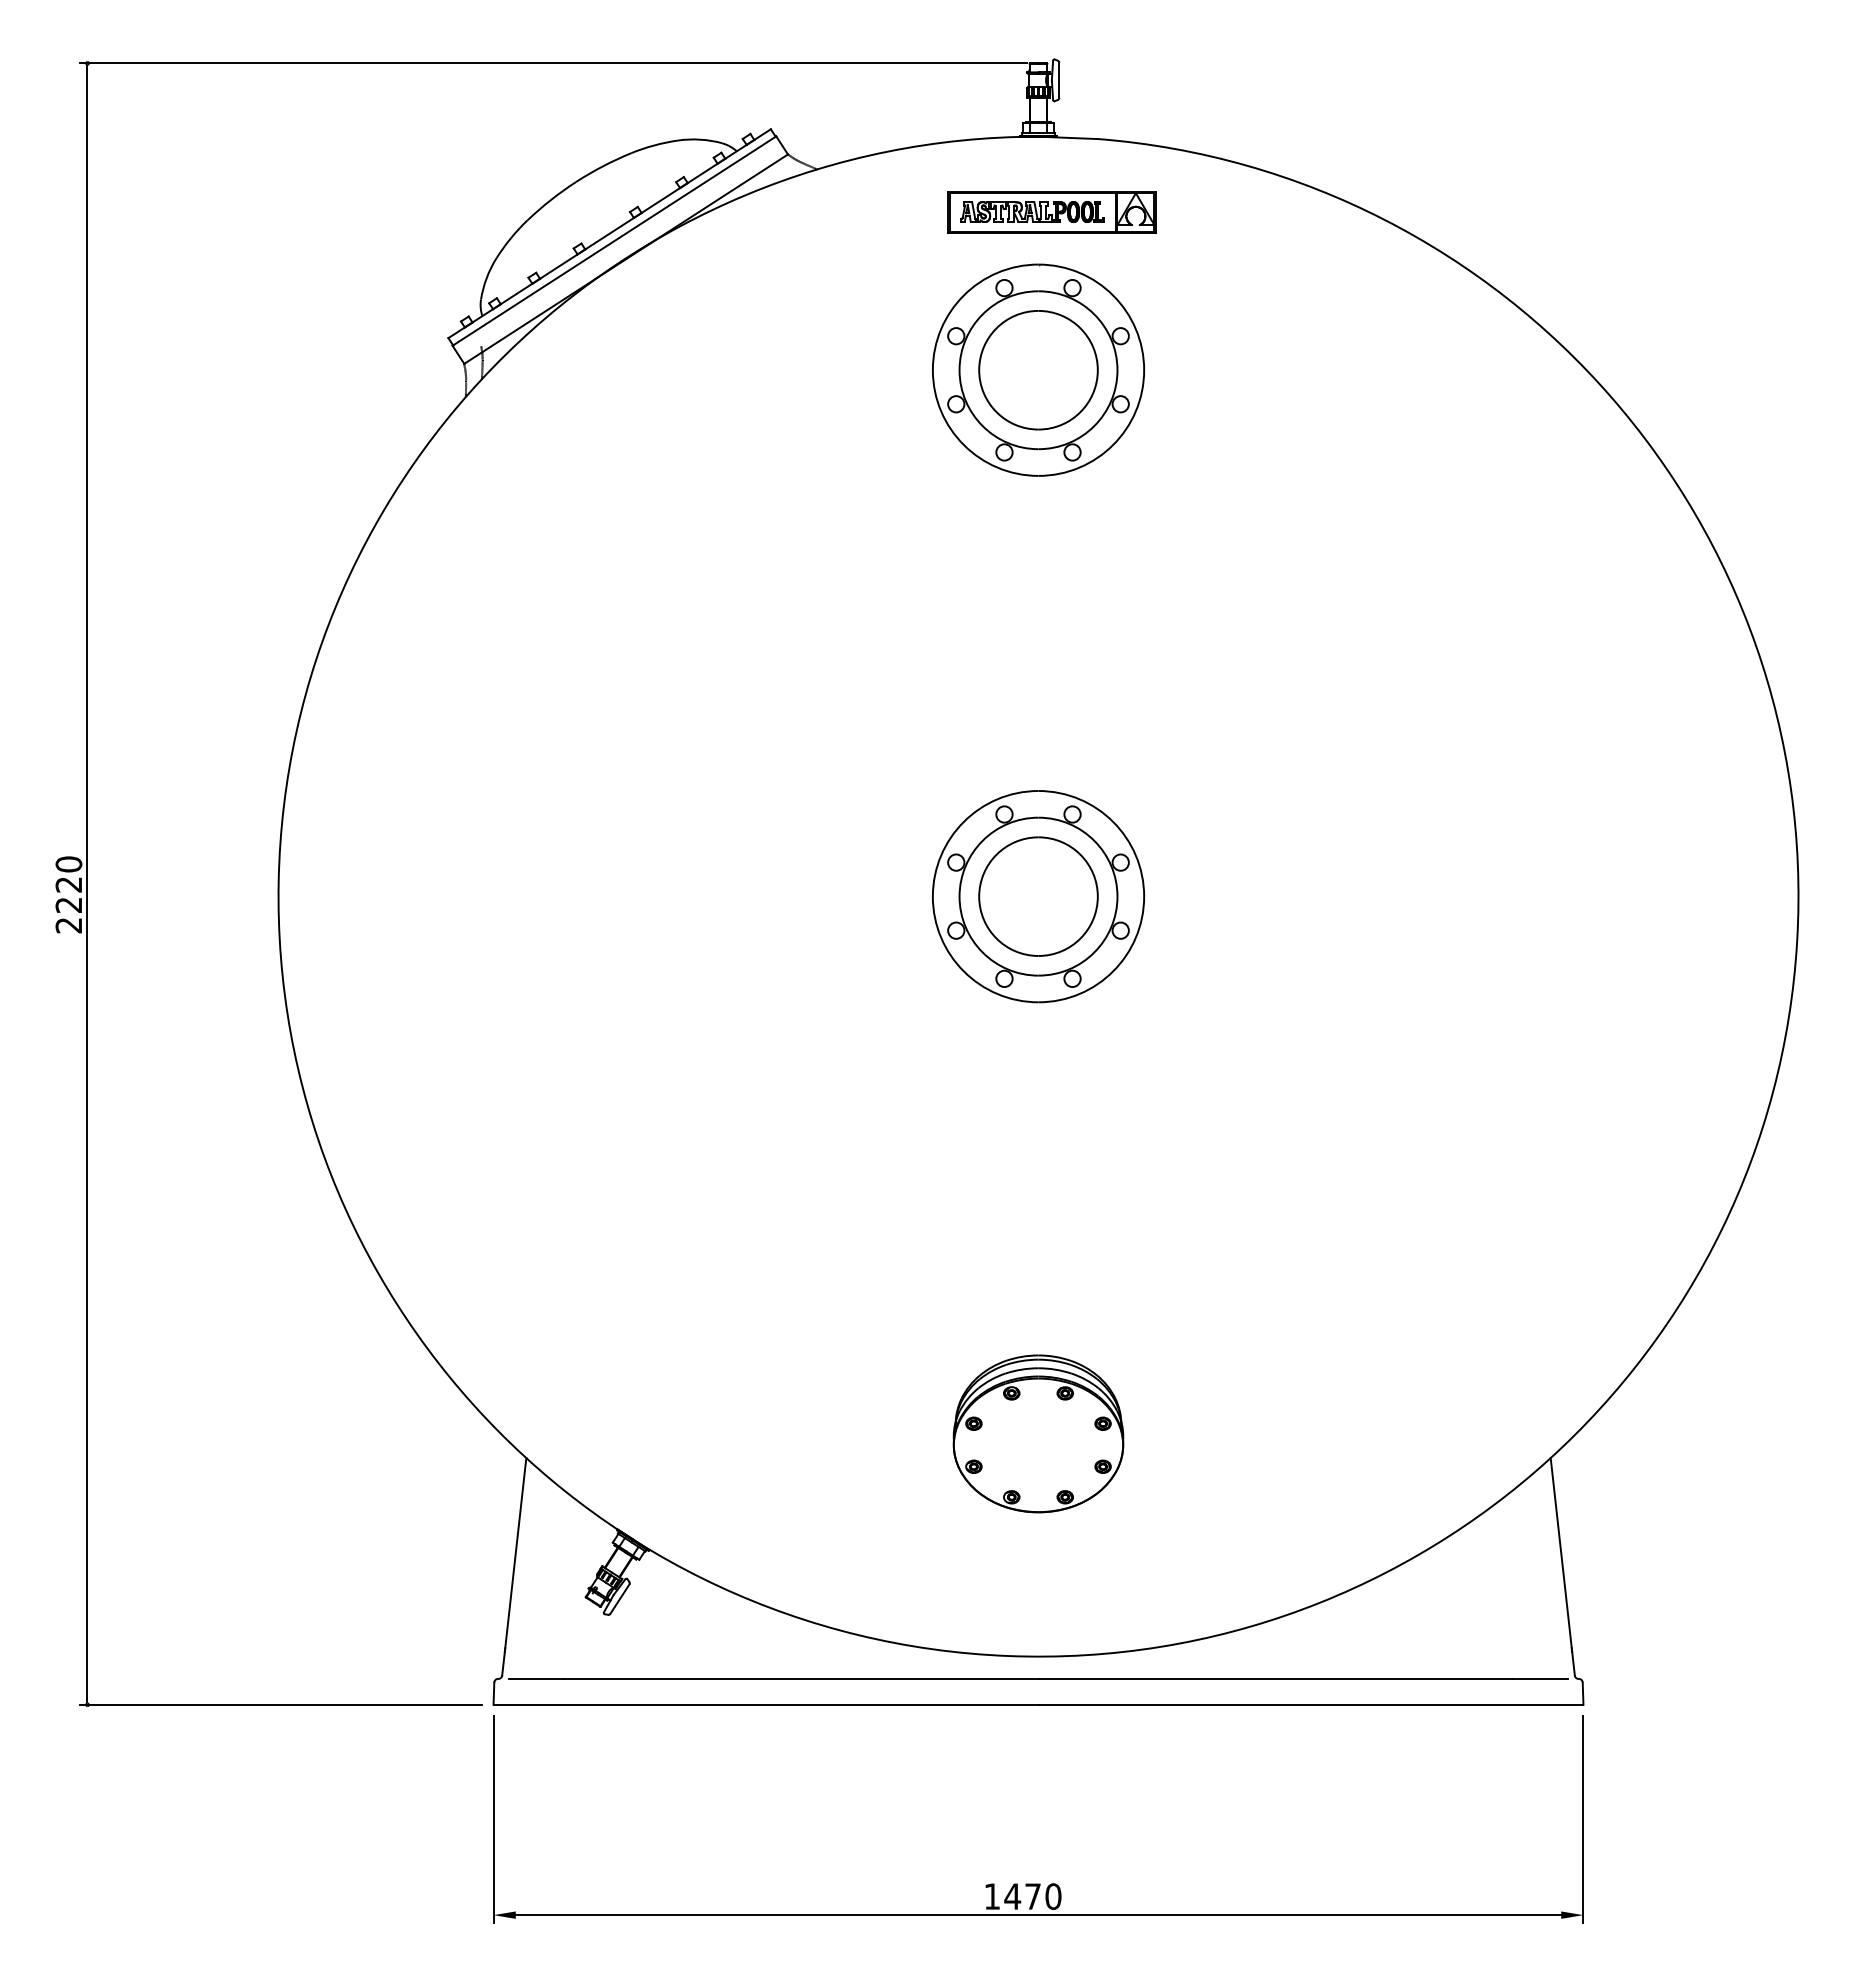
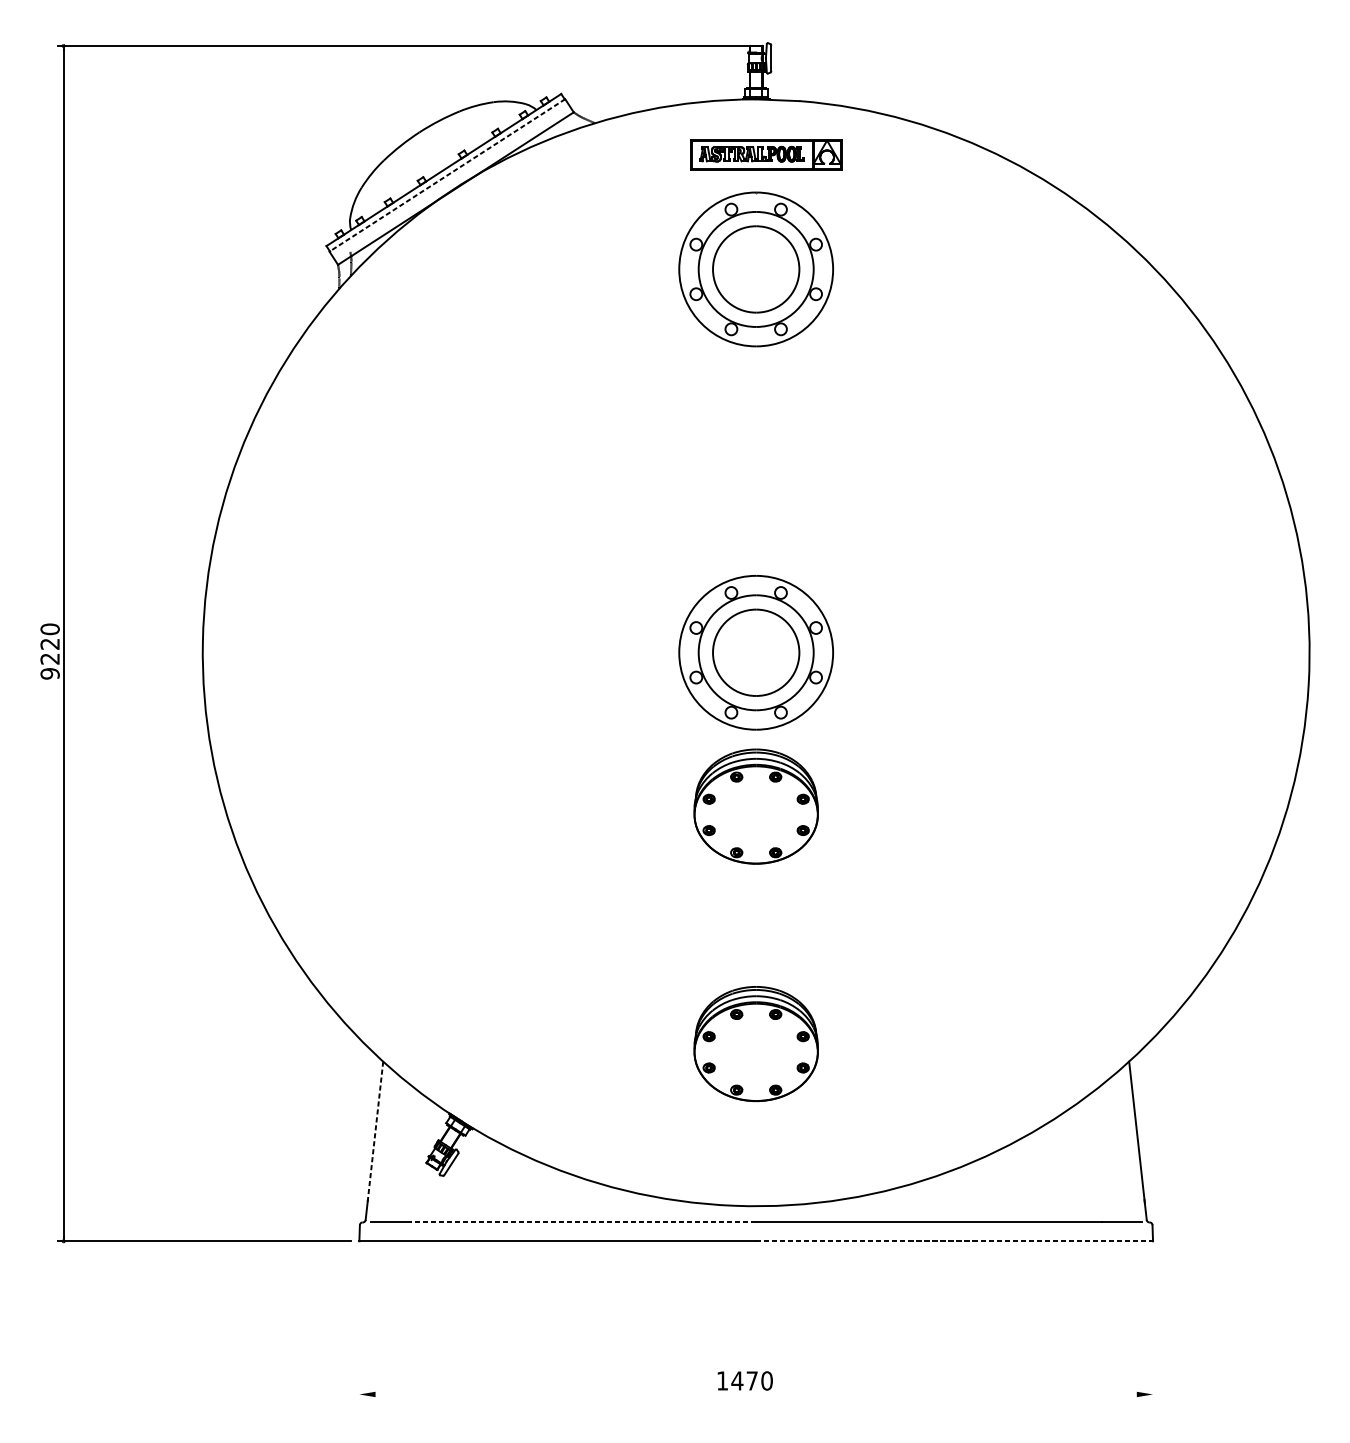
line: (614, 241) -> (447, 175), solid -> dashed
text: (68, 925) -> (49, 673), 2220 -> 9220
part: (1038, 1107) -> (756, 806), added
line: (515, 1555) -> (375, 1132), solid -> dashed
line: (800, 1678) -> (582, 1222), solid -> dashed
line: (1311, 1704) -> (954, 1241), solid -> dashed
line: (493, 1818) -> (359, 1324), removed
line: (1583, 1818) -> (1153, 1324), removed
line: (1038, 1915) -> (756, 1394), removed

